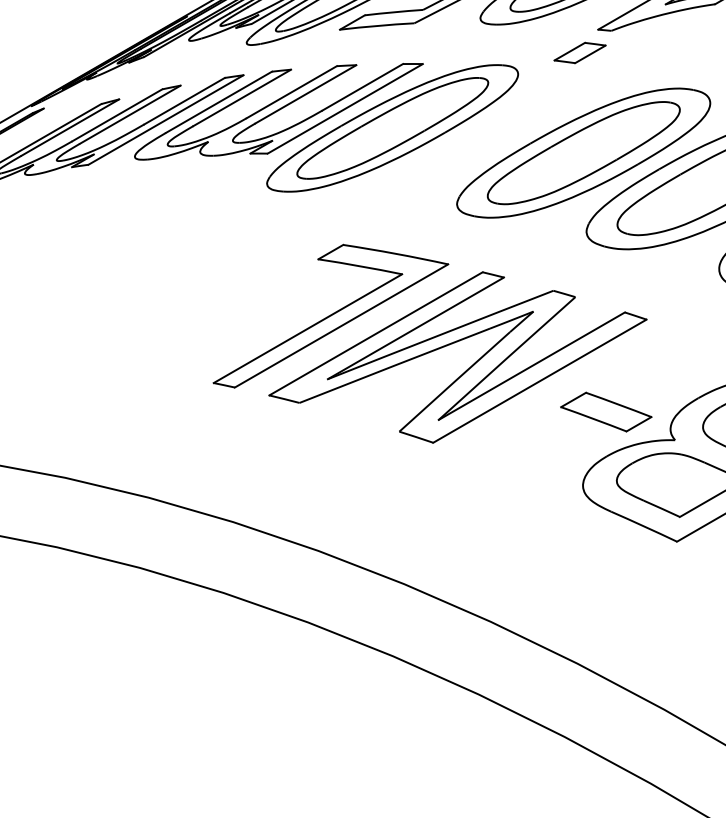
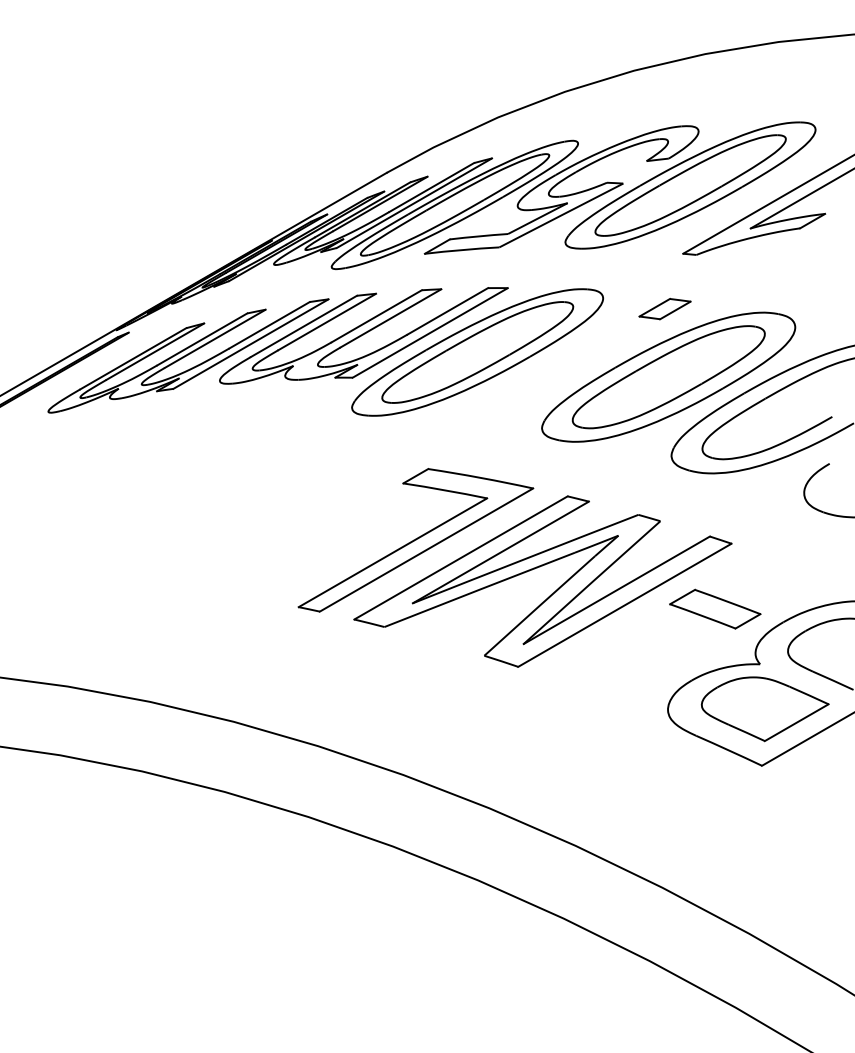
part: (579, 53) -> (664, 309), moved
part: (606, 411) -> (715, 608), moved

